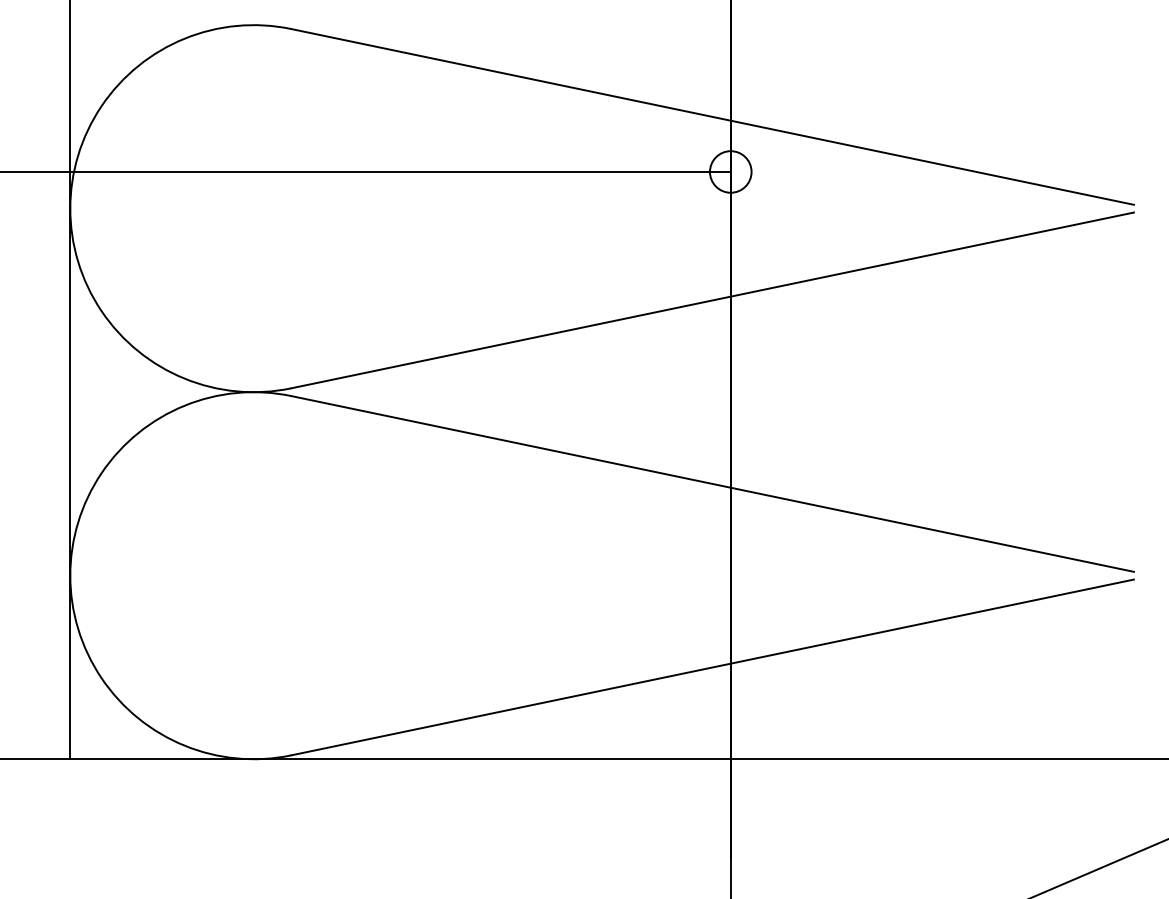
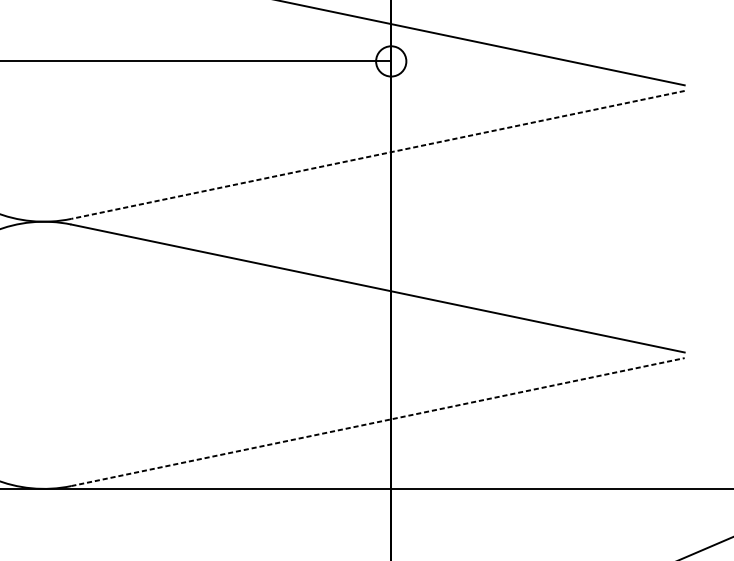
line: (712, 300) -> (377, 154), solid -> dashed
line: (713, 667) -> (378, 422), solid -> dashed

